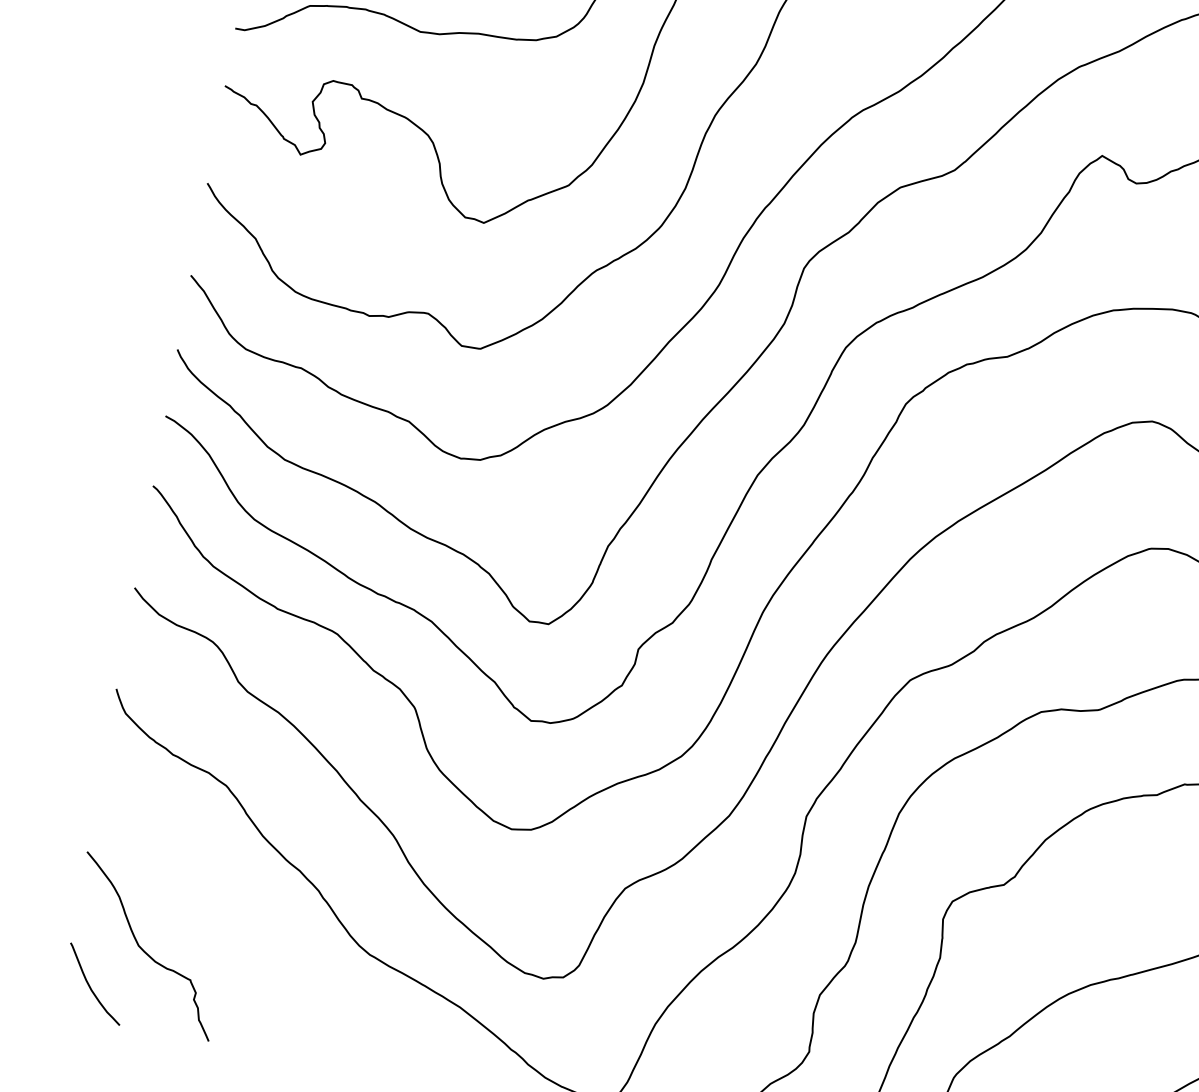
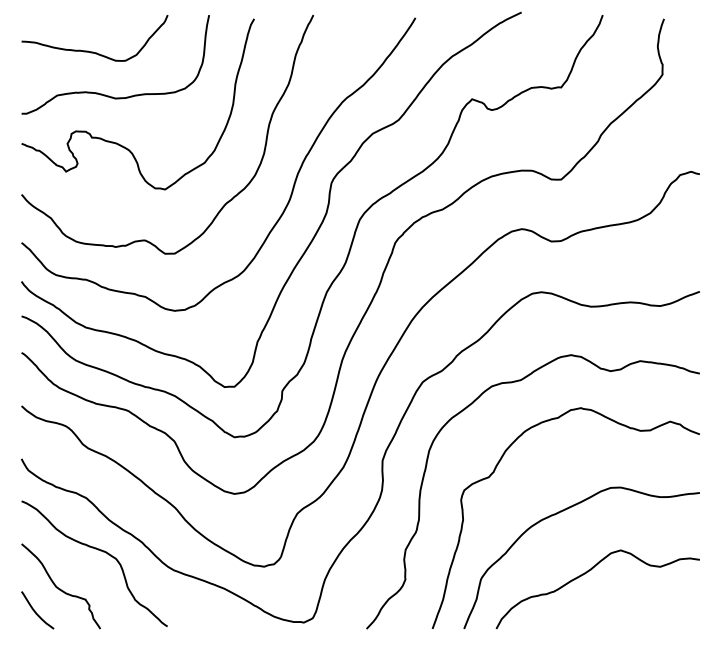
curve: (235, 893) -> (100, 551), added

